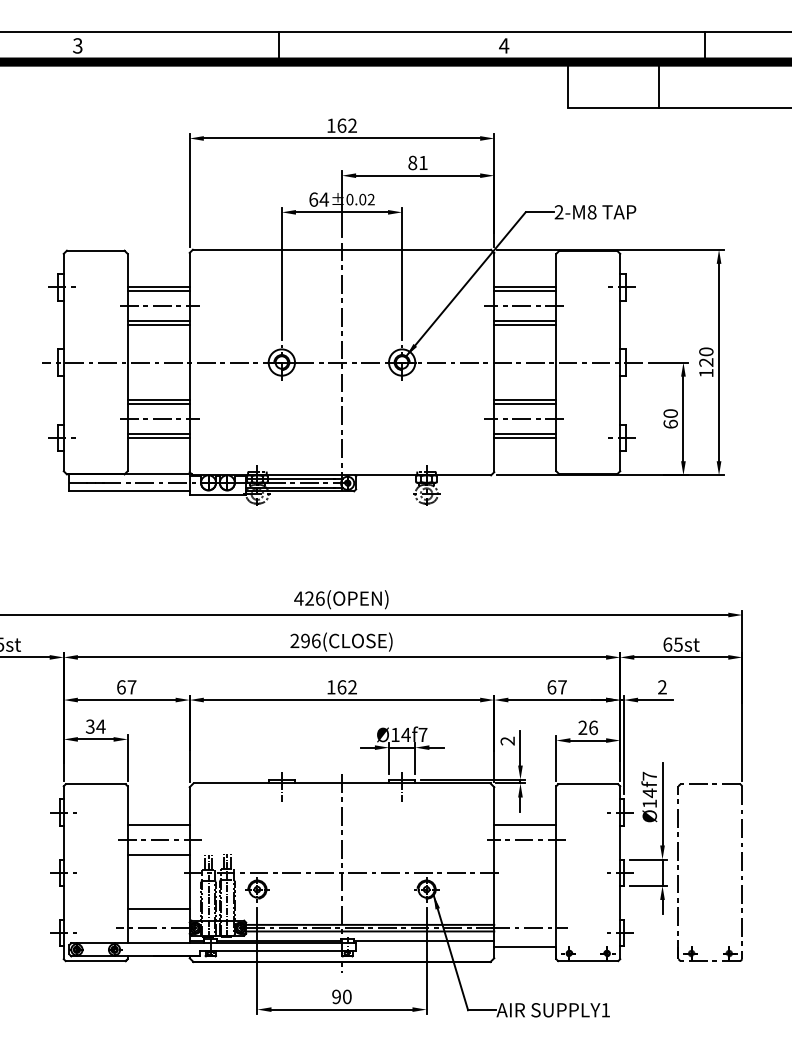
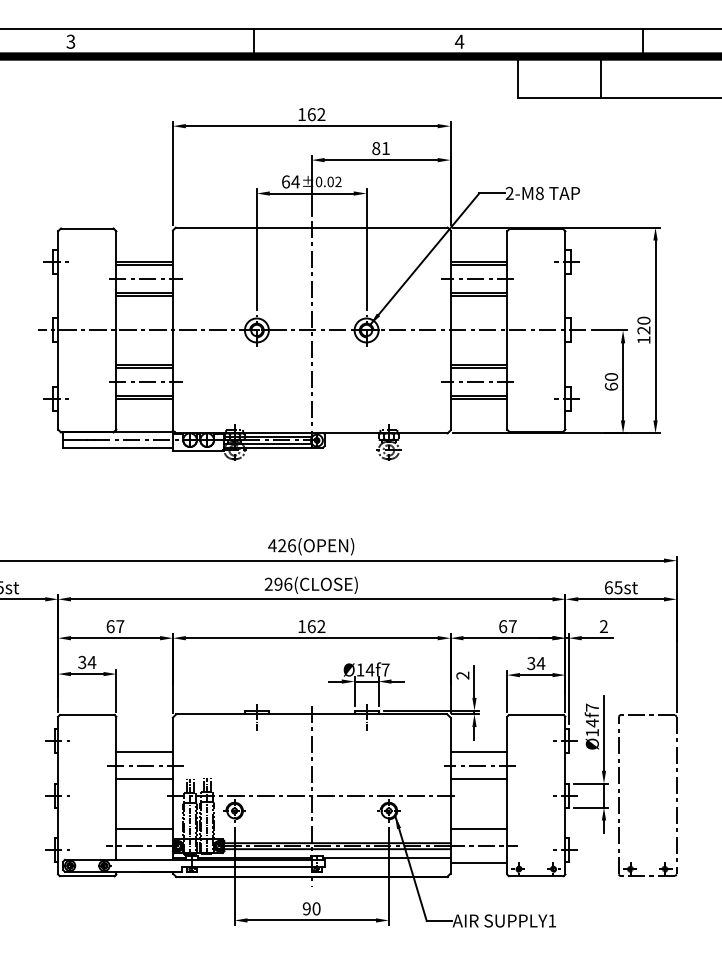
text: (588, 727) -> (536, 663), 26 -> 34
line: (524, 855) -> (478, 779), added
line: (524, 909) -> (478, 829), added

